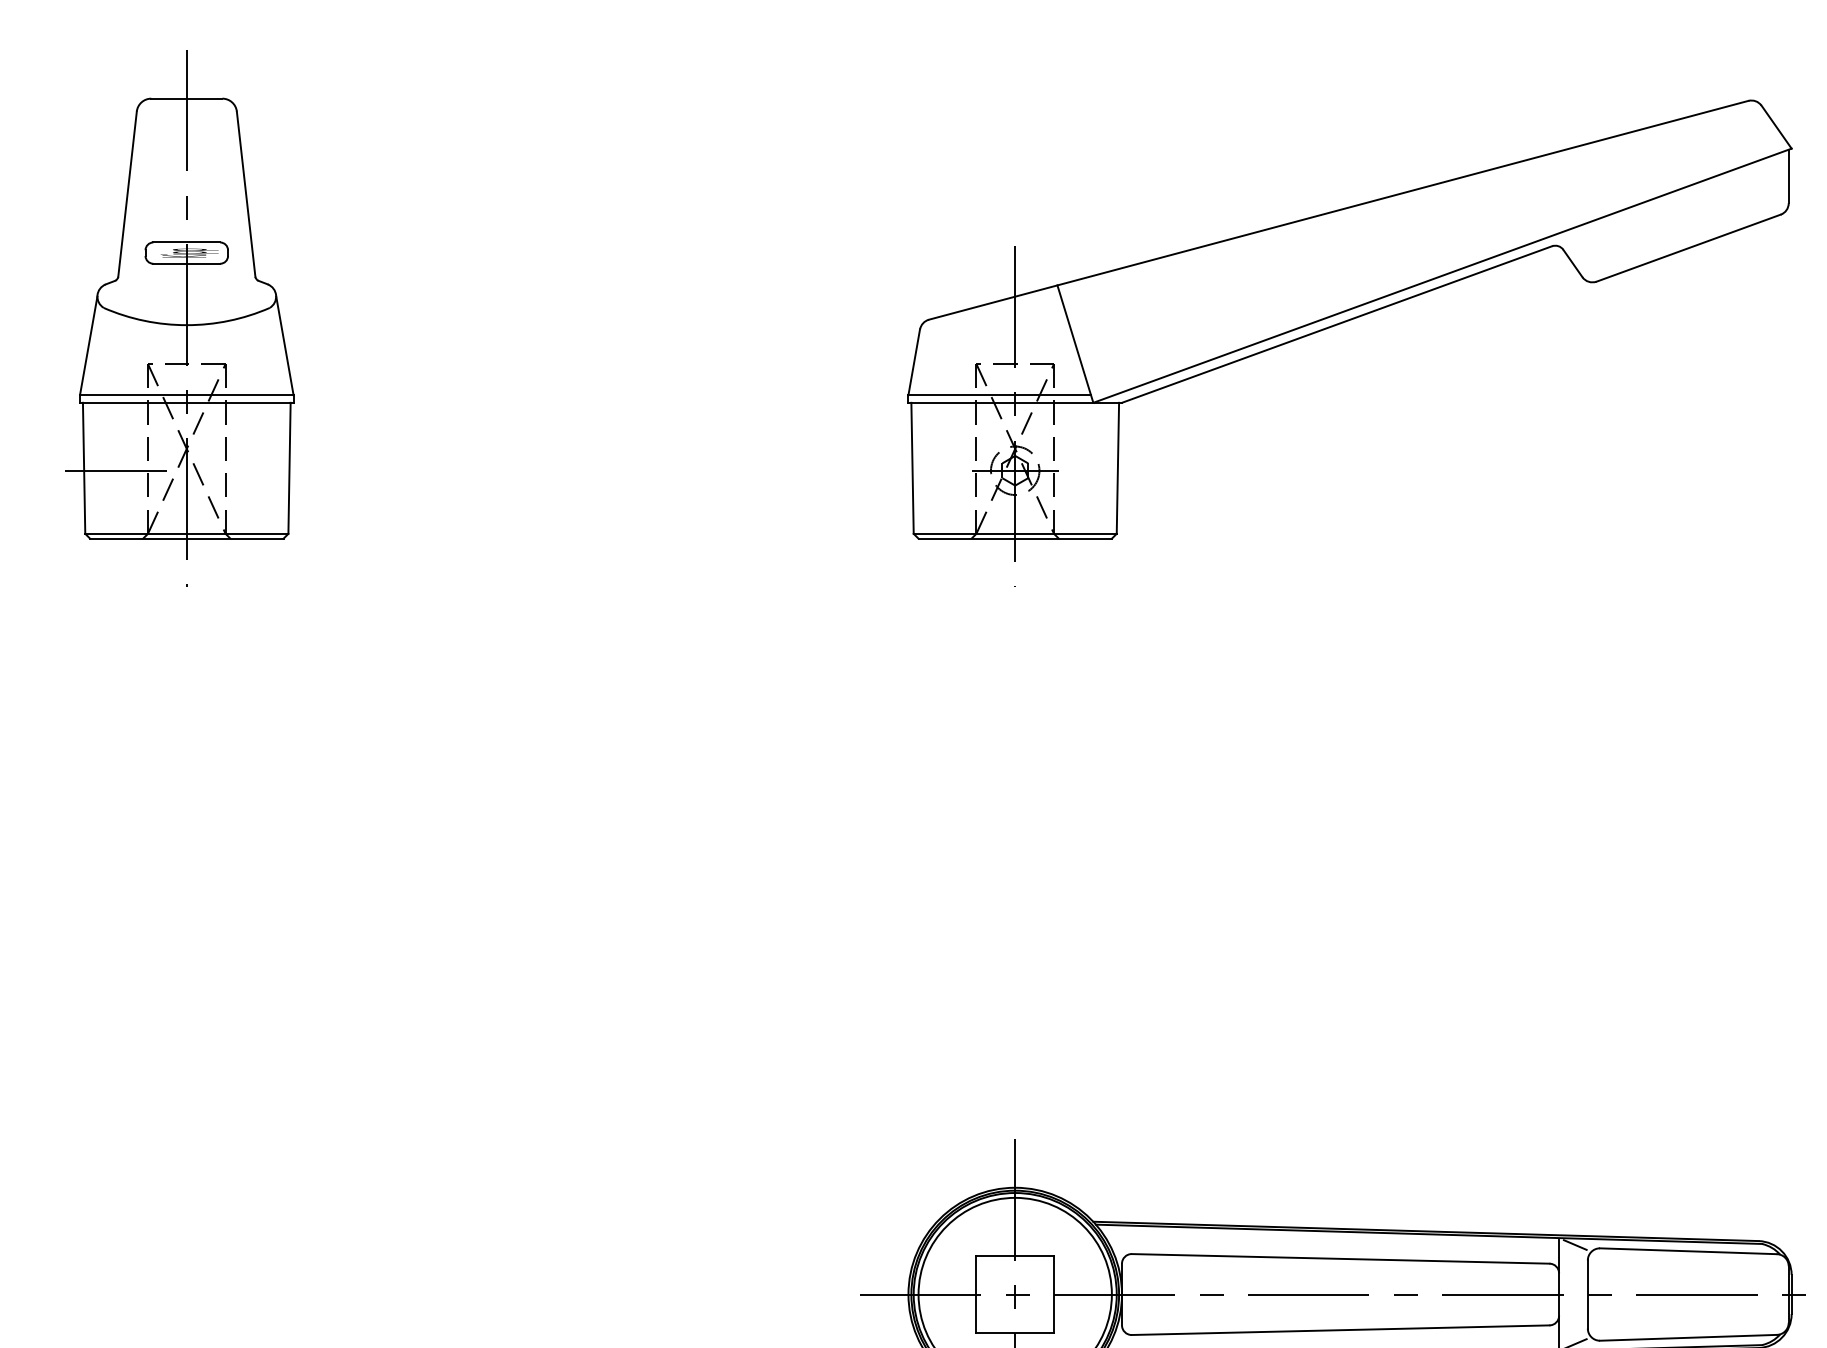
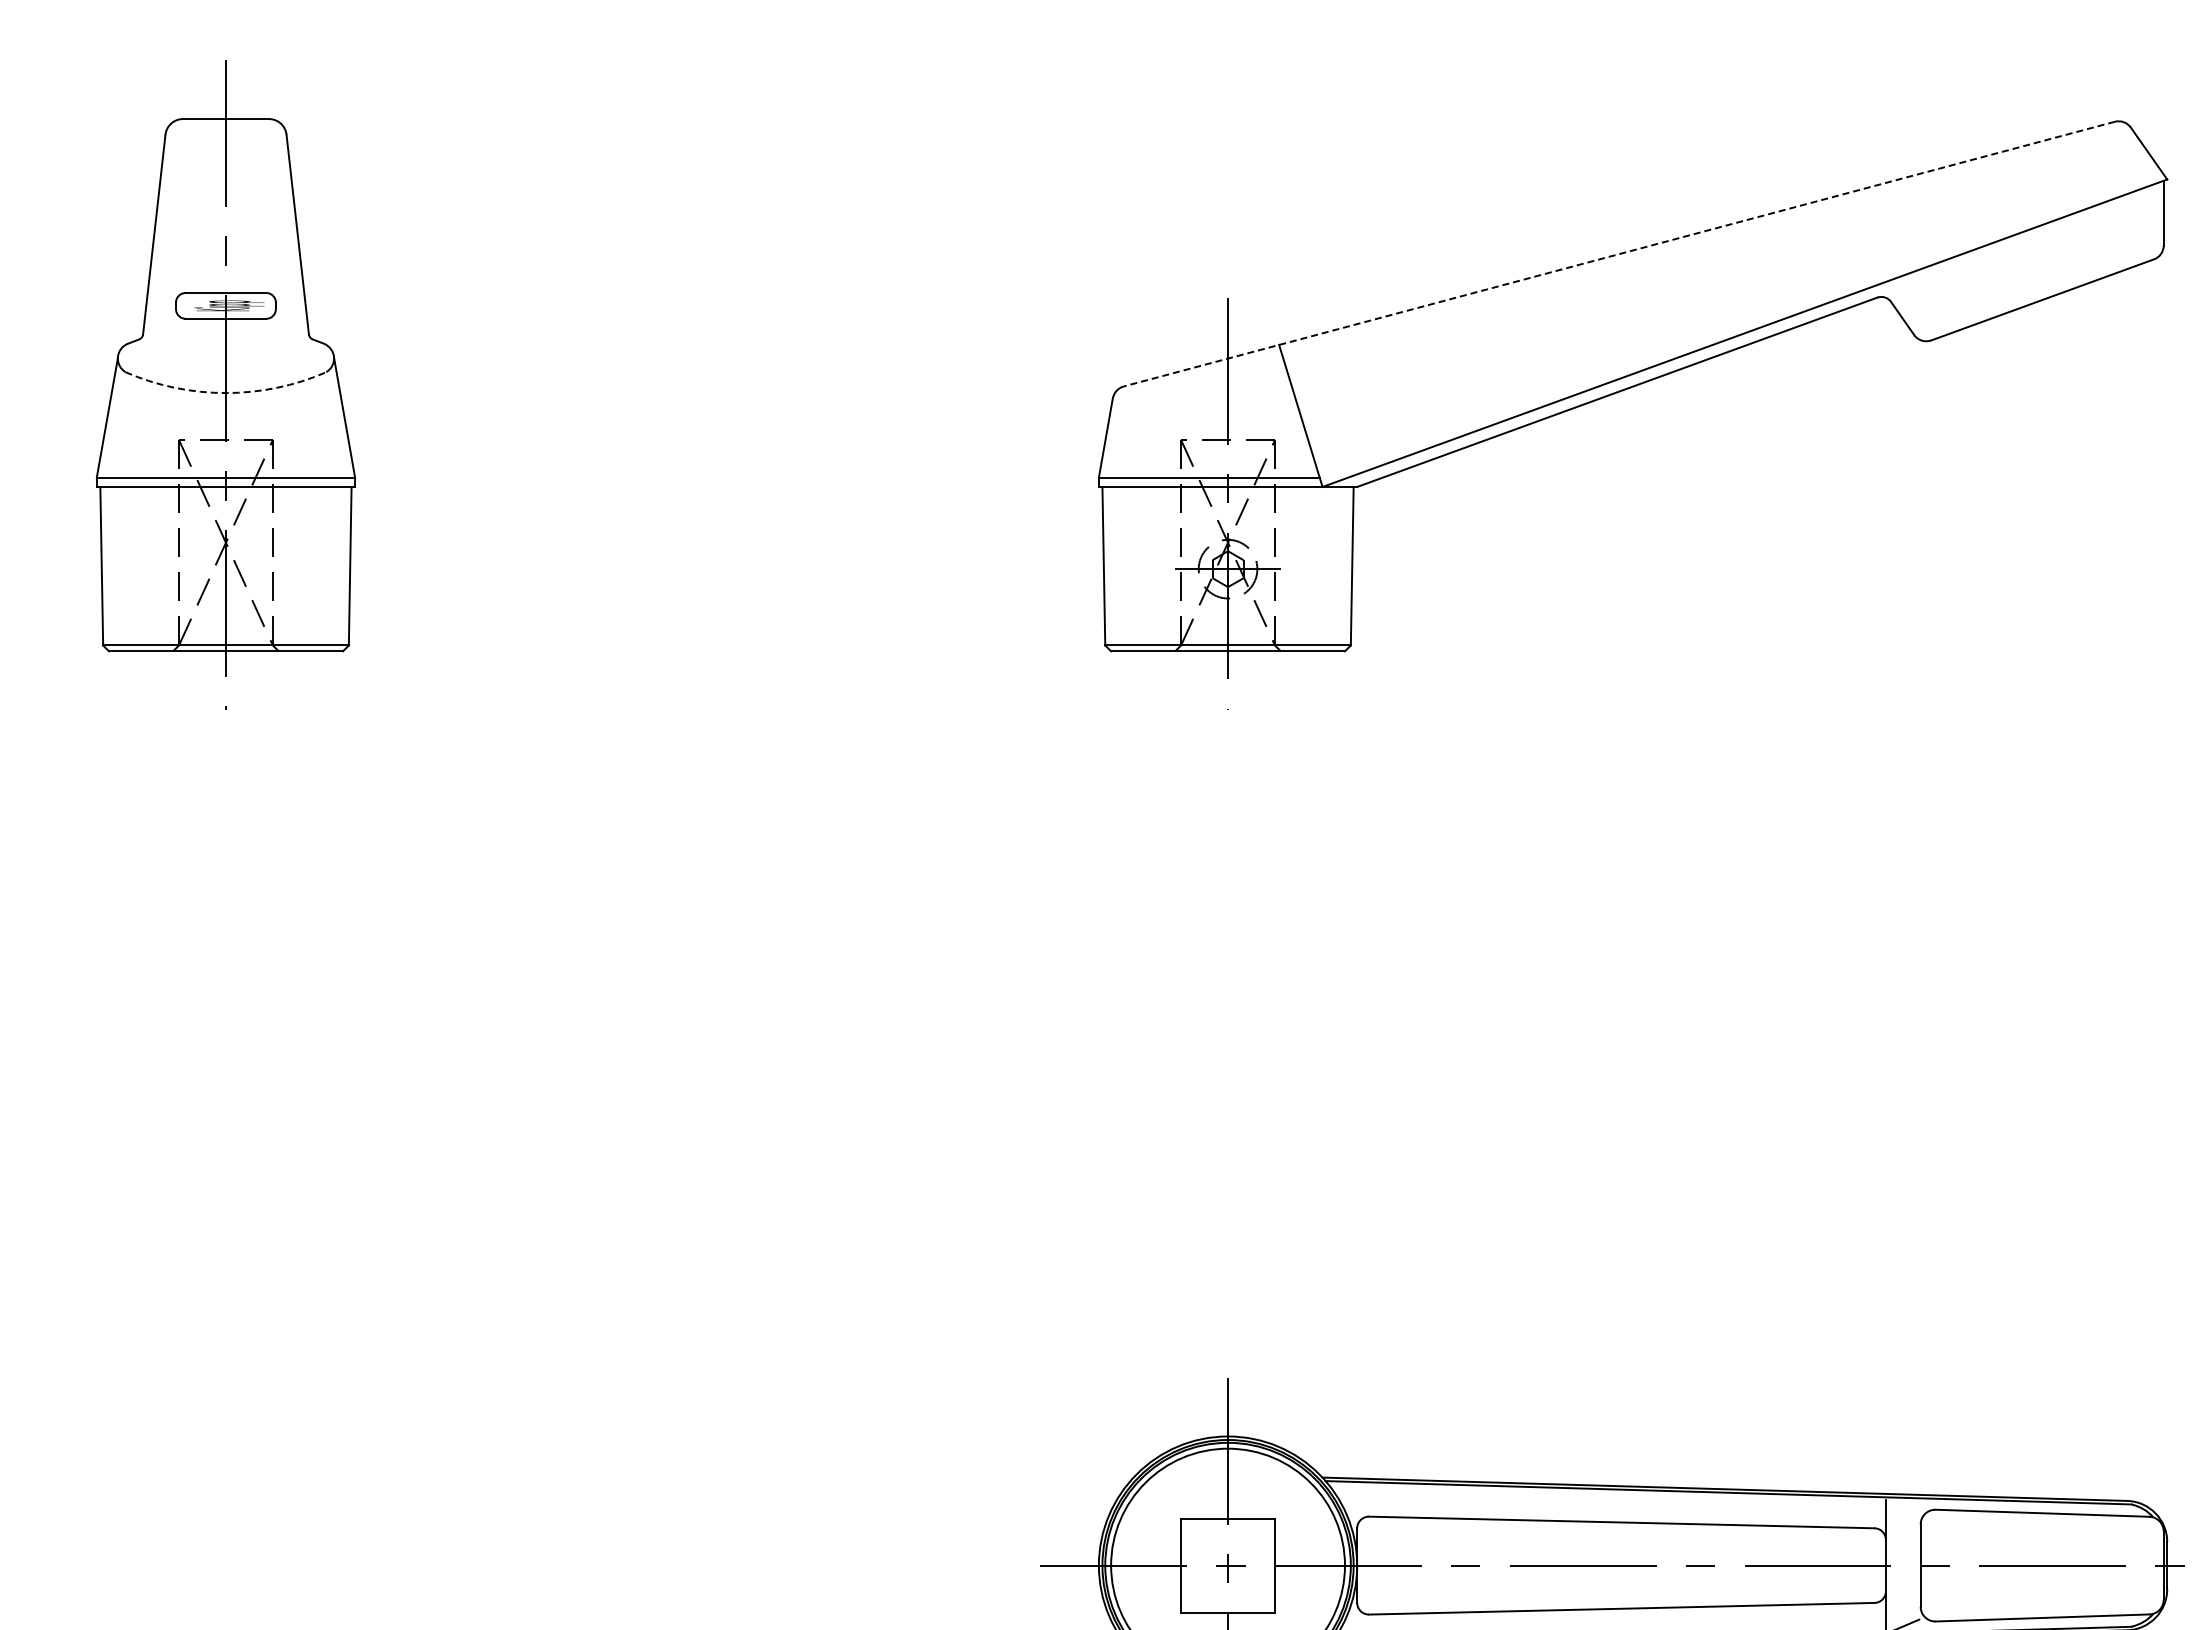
line: (1338, 210) -> (1618, 254), solid -> dashed
arc: (186, 325) -> (225, 393), solid -> dashed
line: (116, 471) -> (140, 569), removed
line: (1575, 1244) -> (1905, 1505), removed

